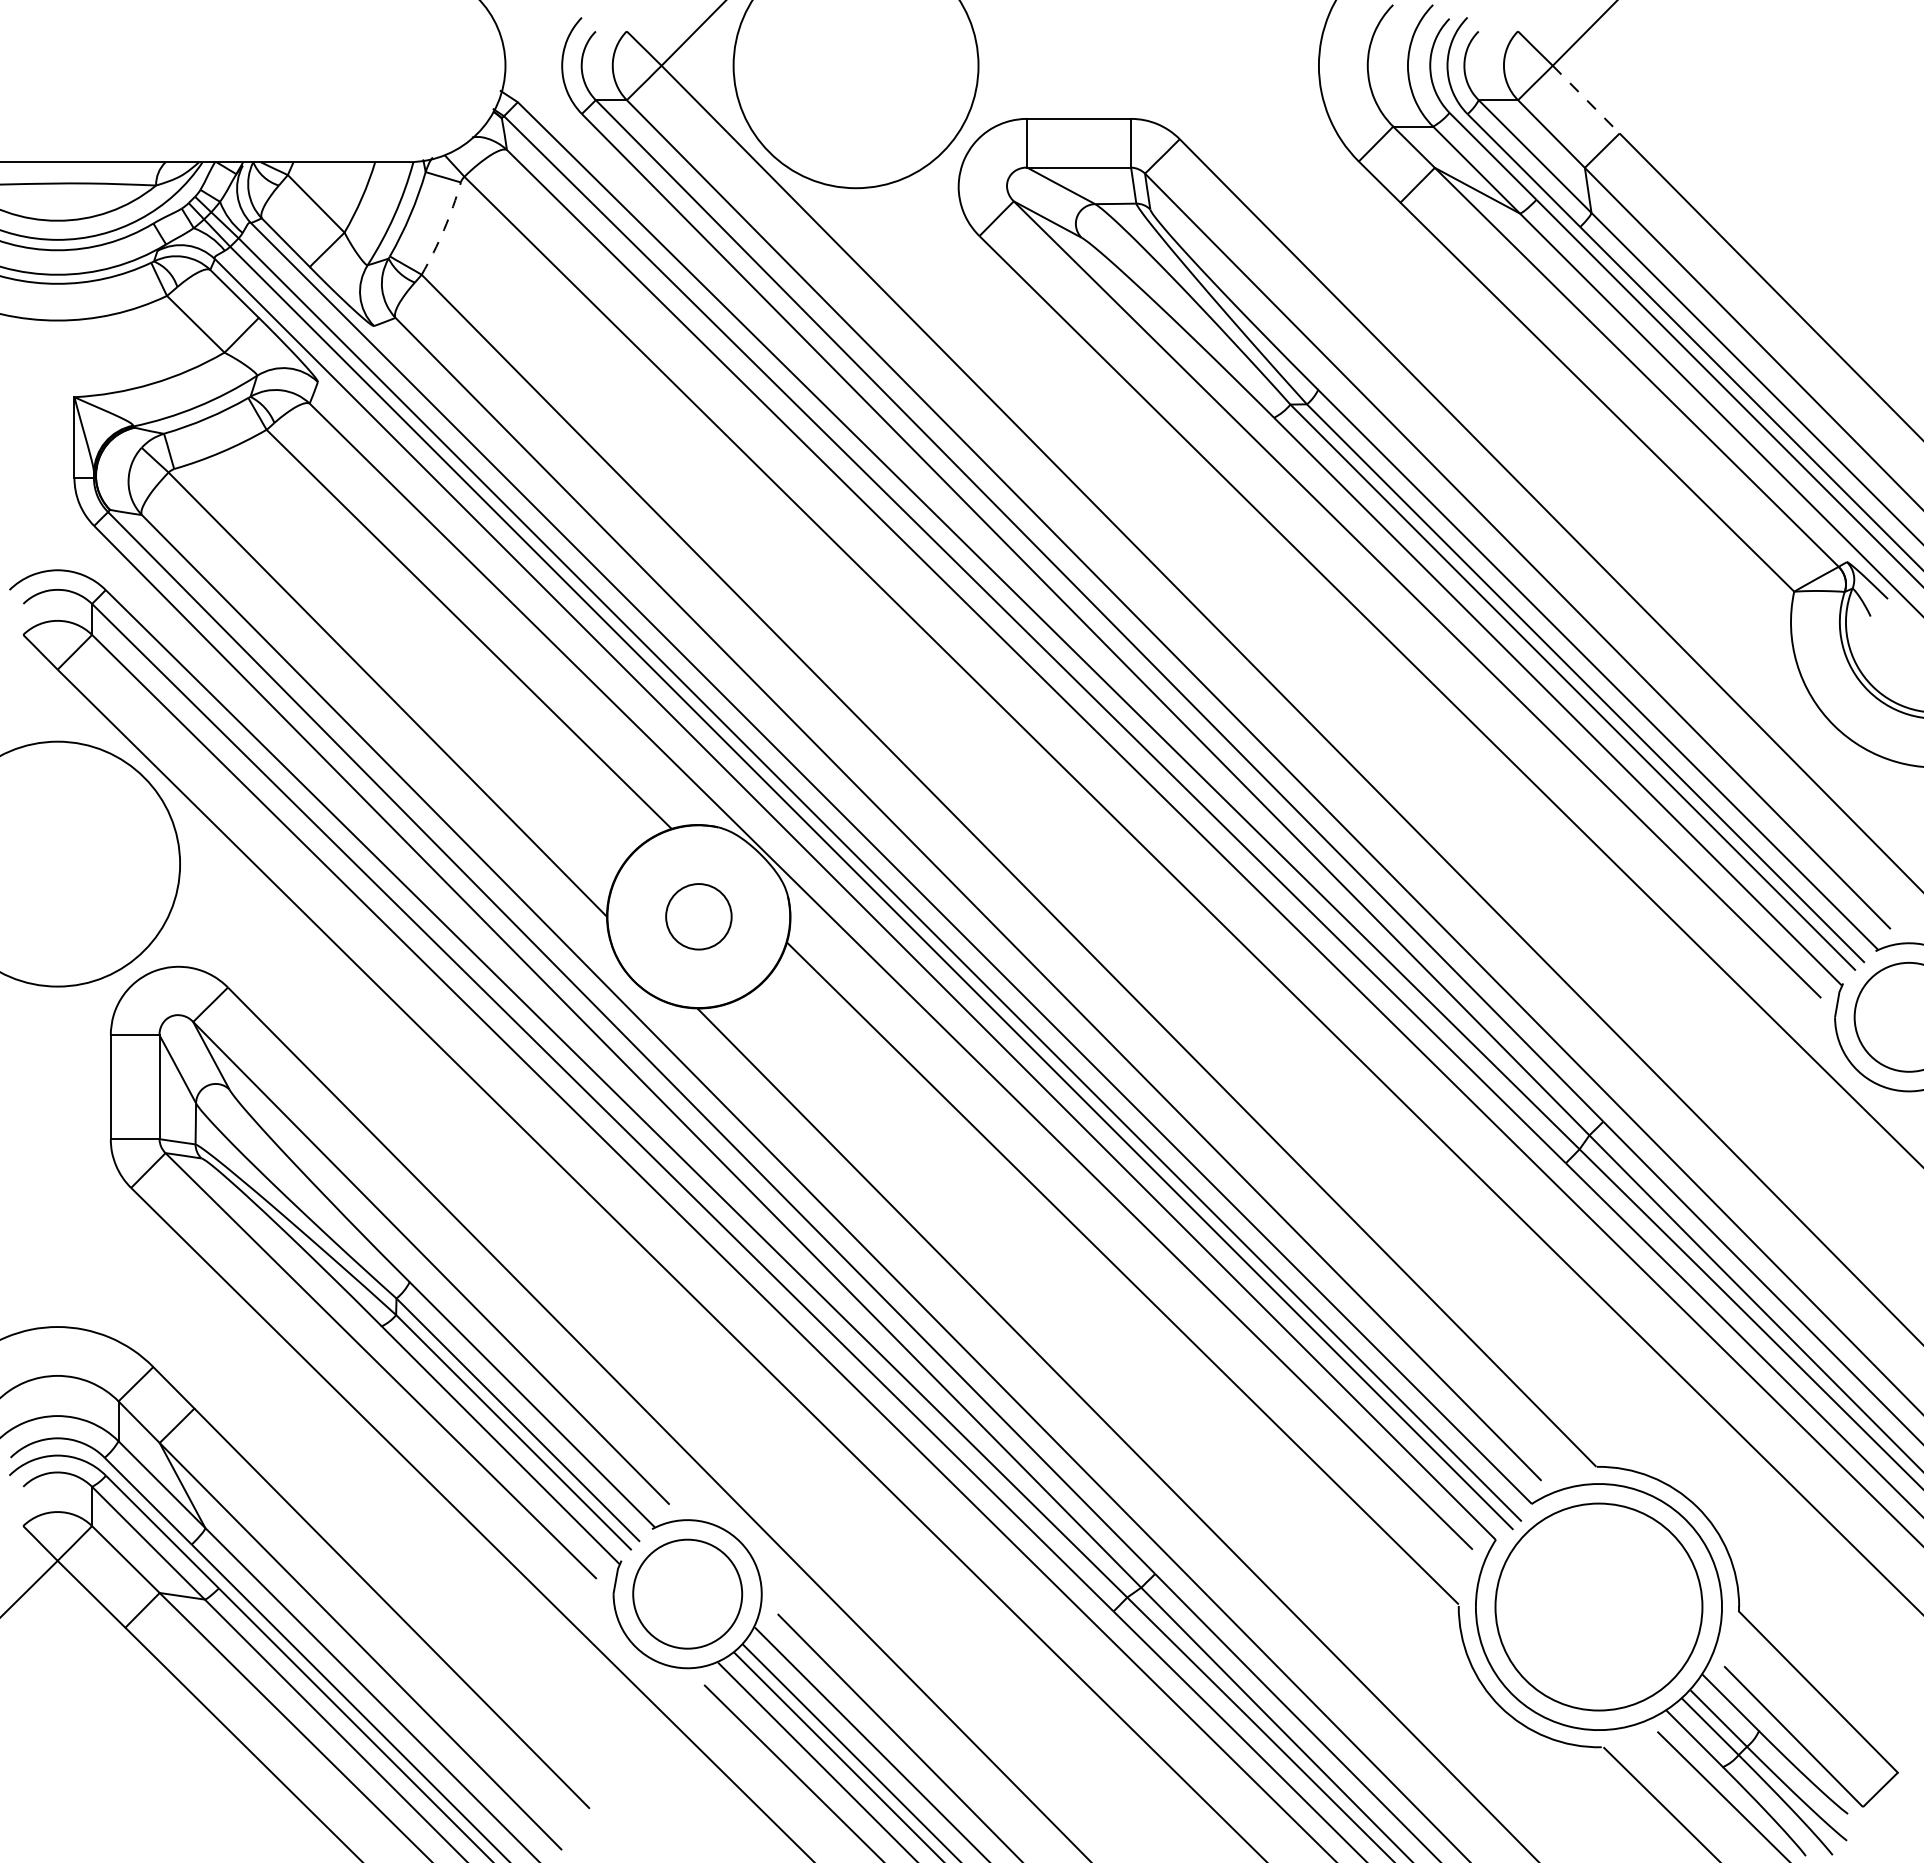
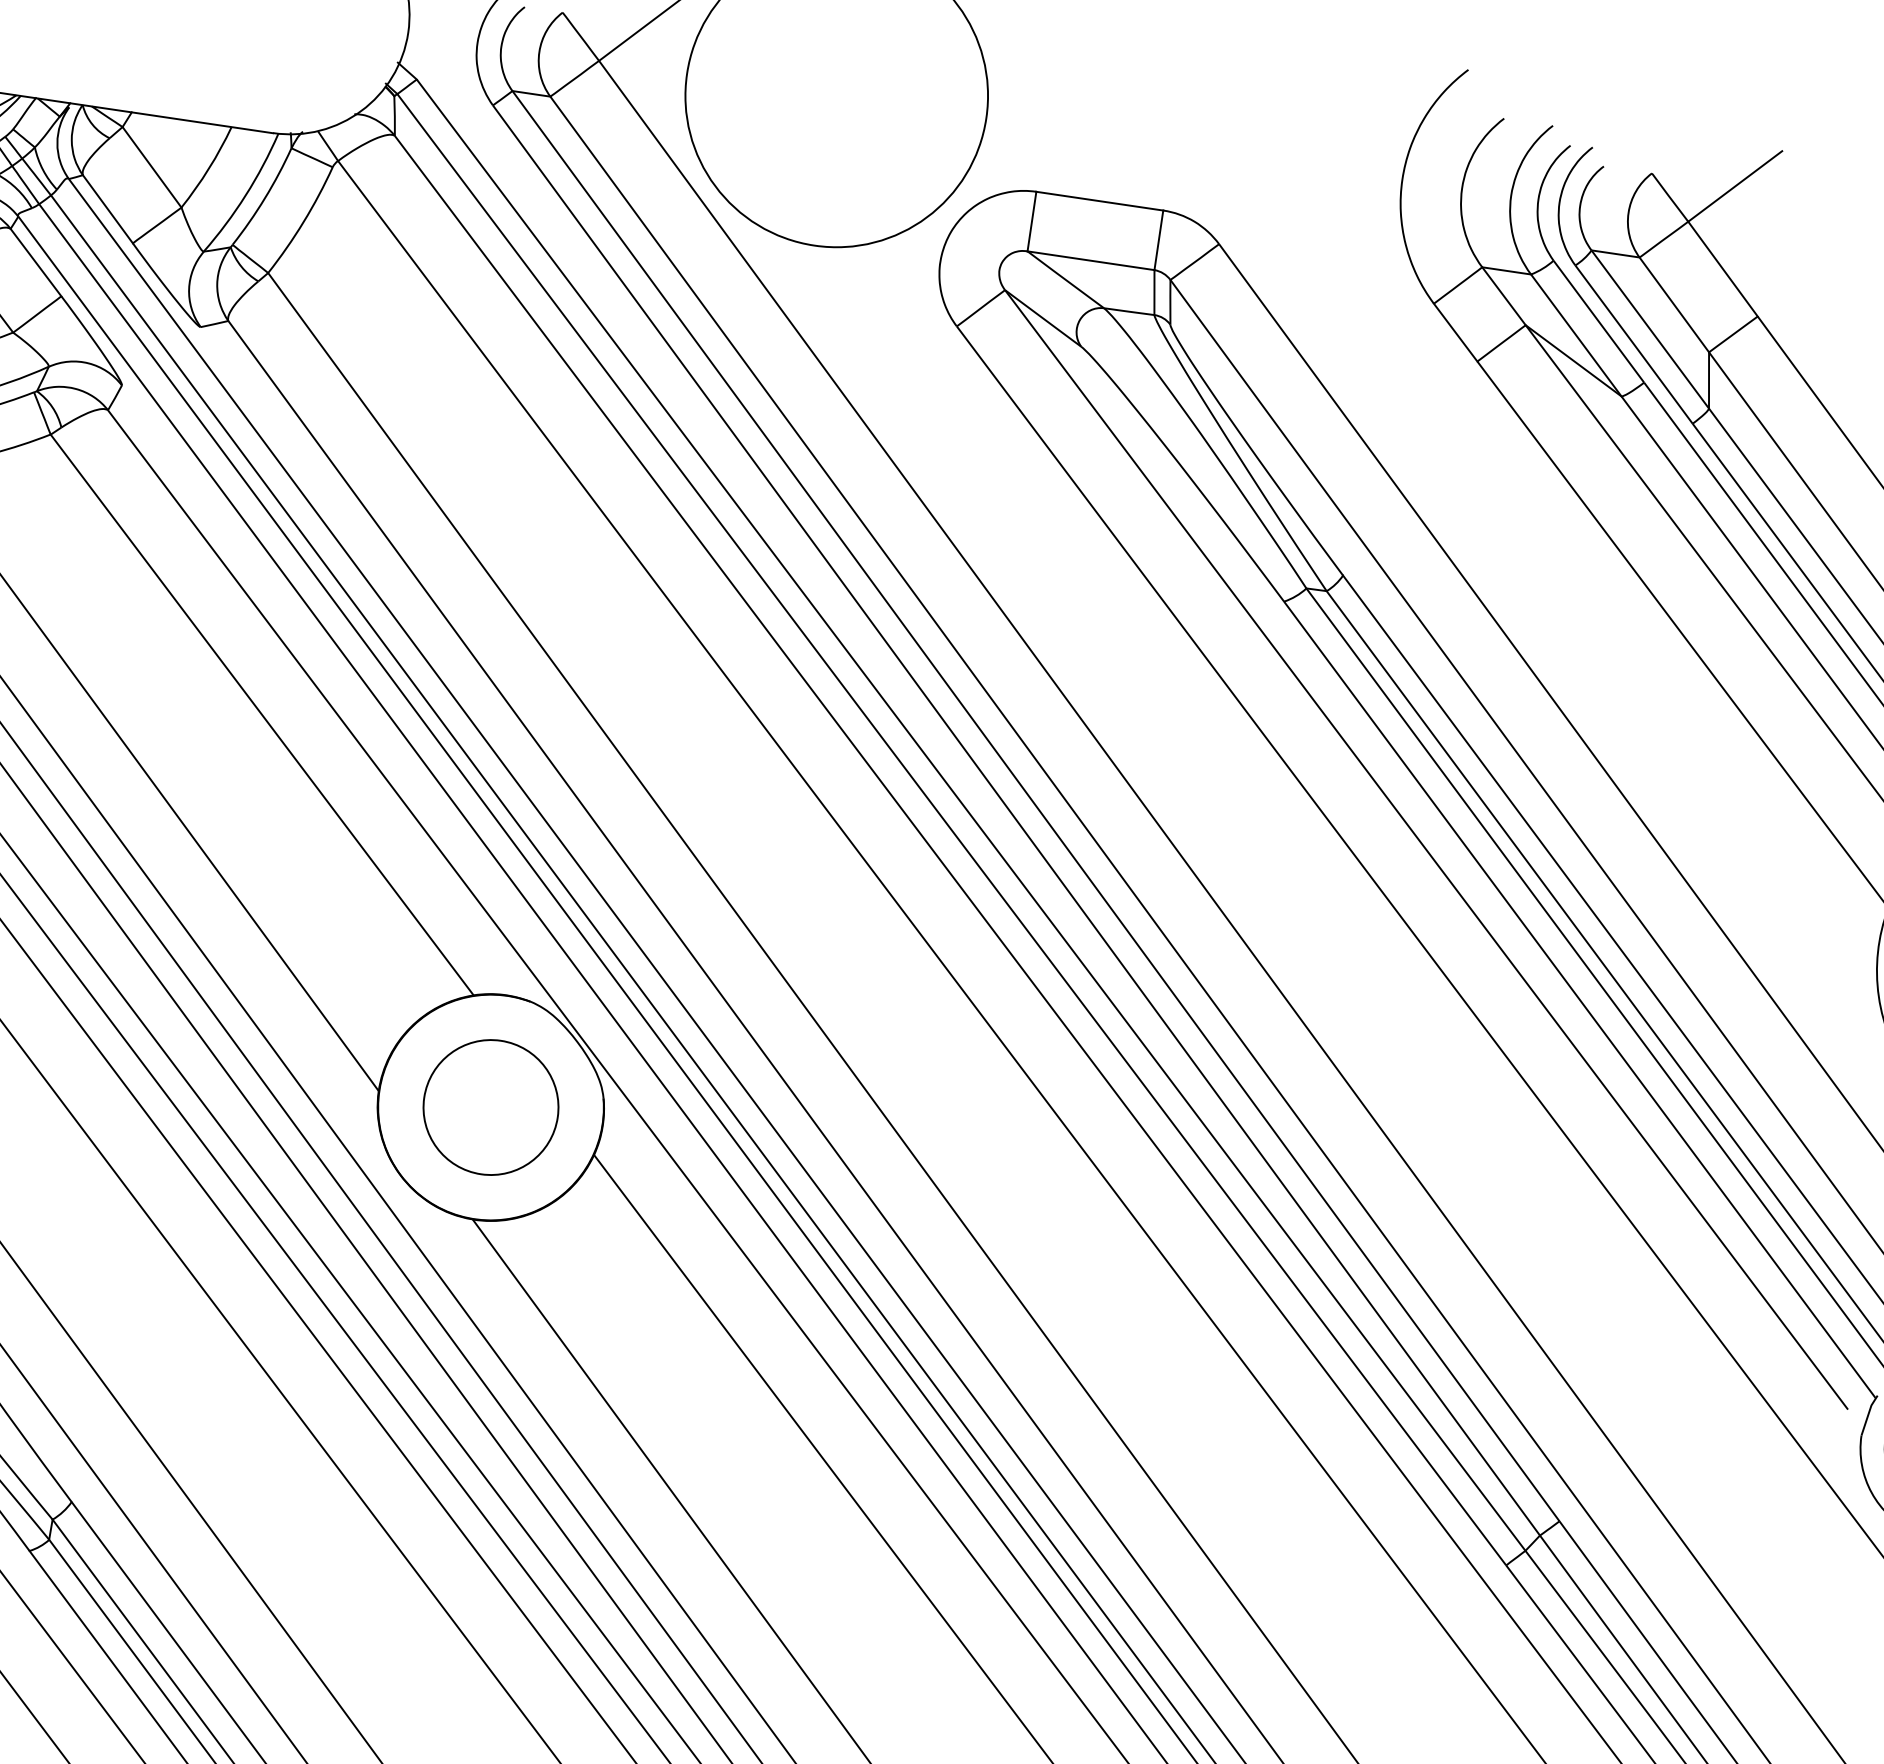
line: (1586, 99) -> (1723, 269), dashed -> solid
arc: (444, 229) -> (304, 221), dashed -> solid
circle: (698, 916) -> (490, 1107), size x1.67

